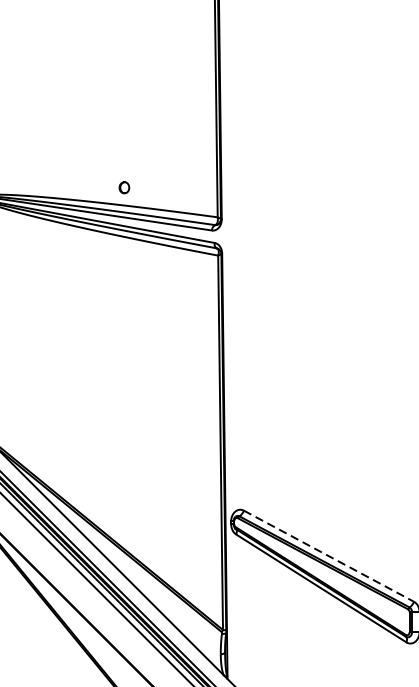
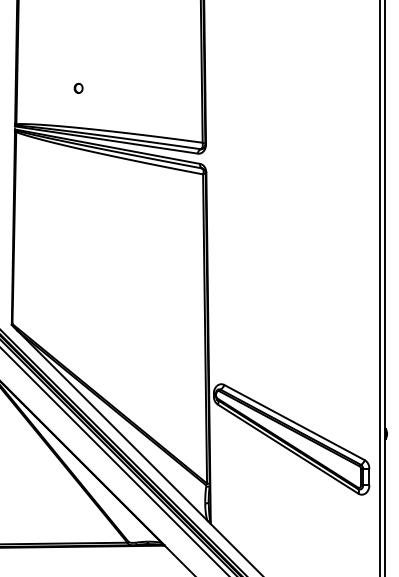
part: (124, 186) -> (78, 87), moved
line: (328, 556) -> (294, 422), dashed -> solid

